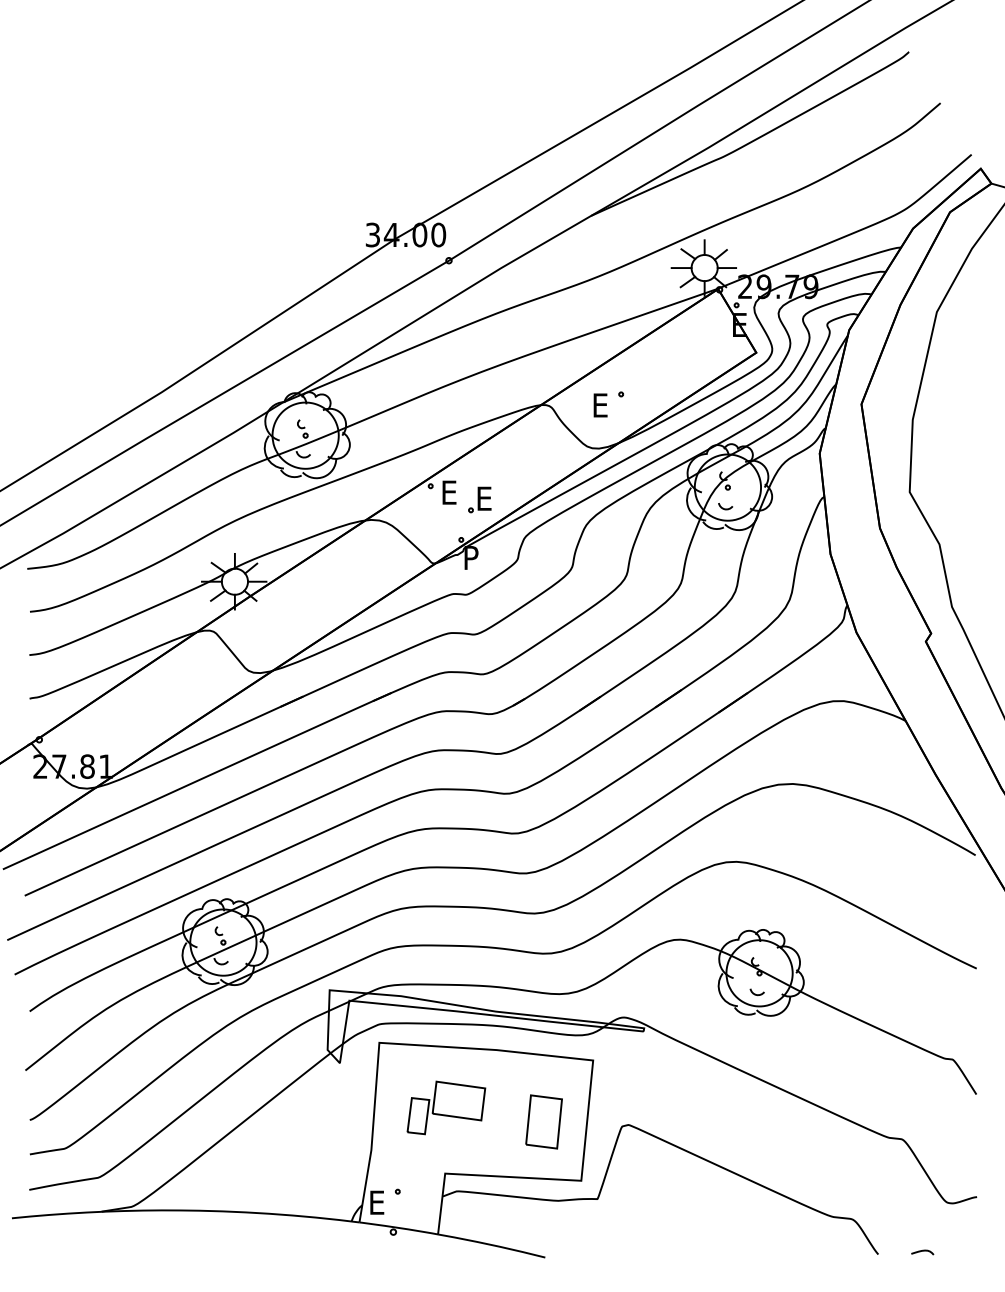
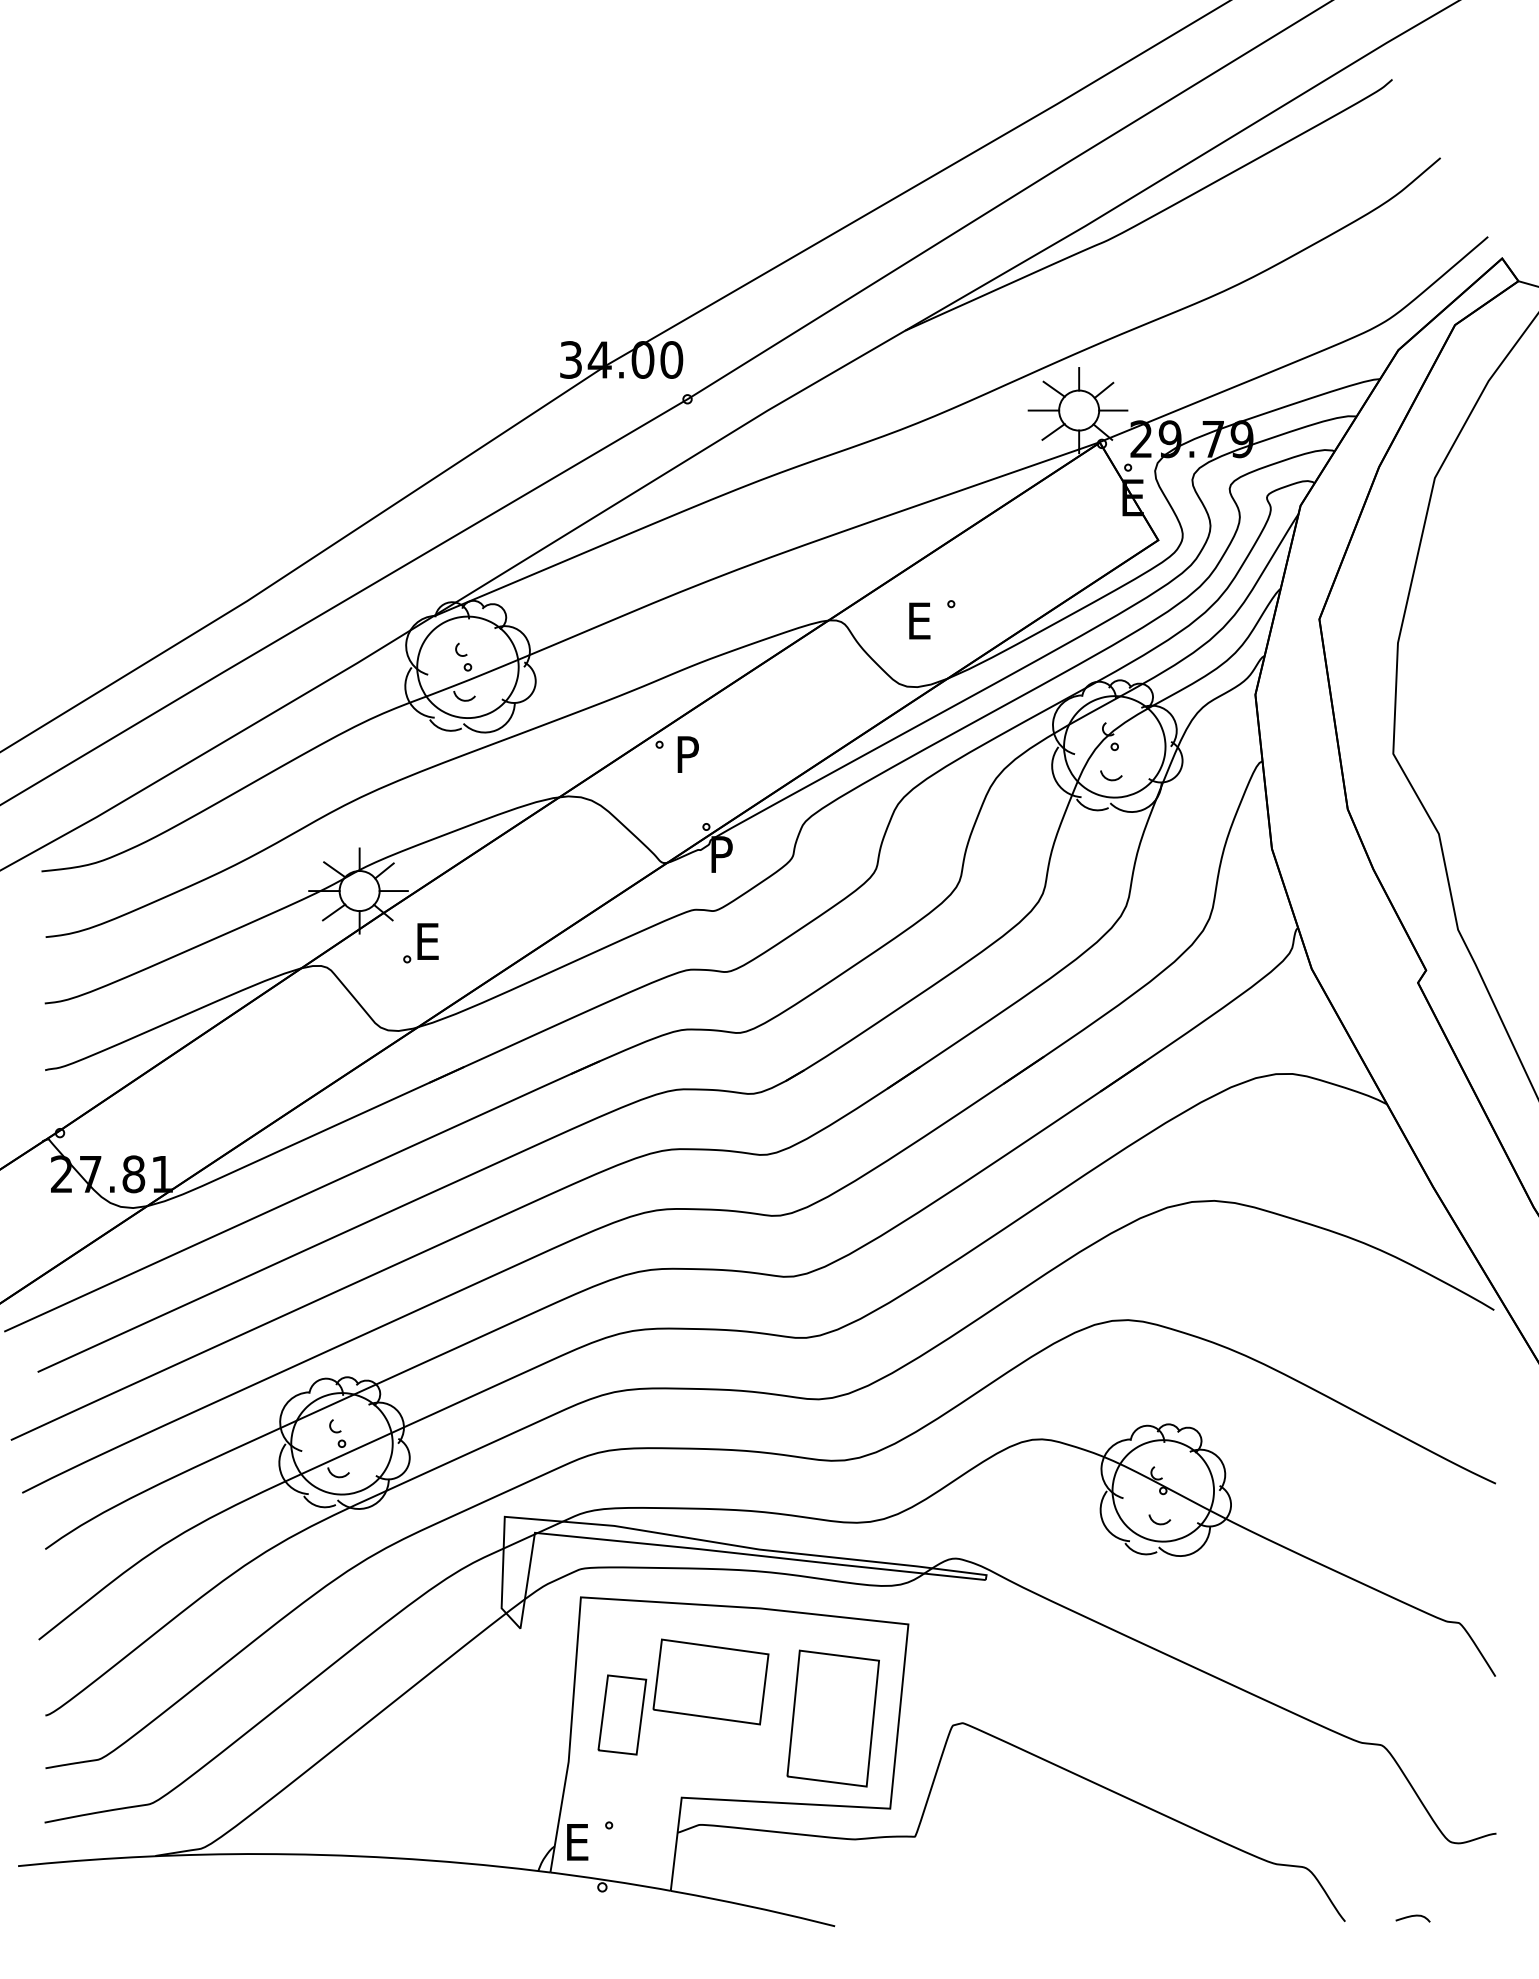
text: (450, 492) -> (689, 754), E -> P
part: (479, 499) -> (420, 942), moved
part: (446, 1107) -> (683, 1696), size x1.43
part: (543, 1121) -> (832, 1717), size x1.67

